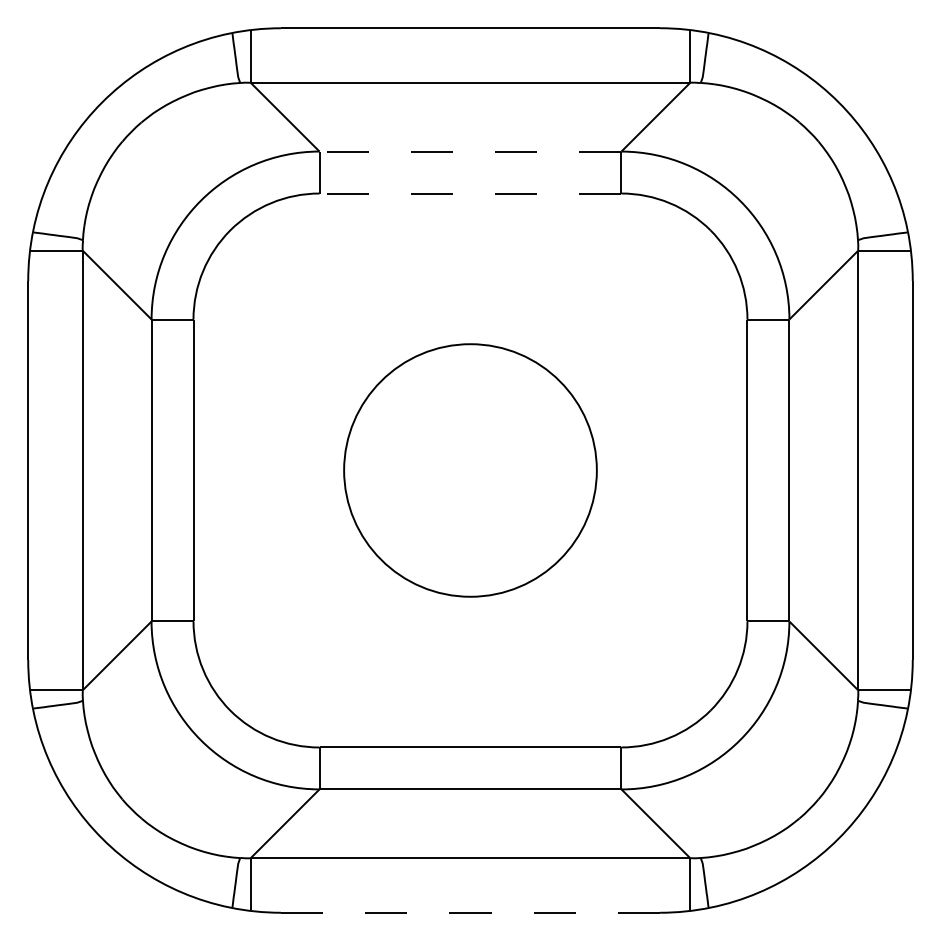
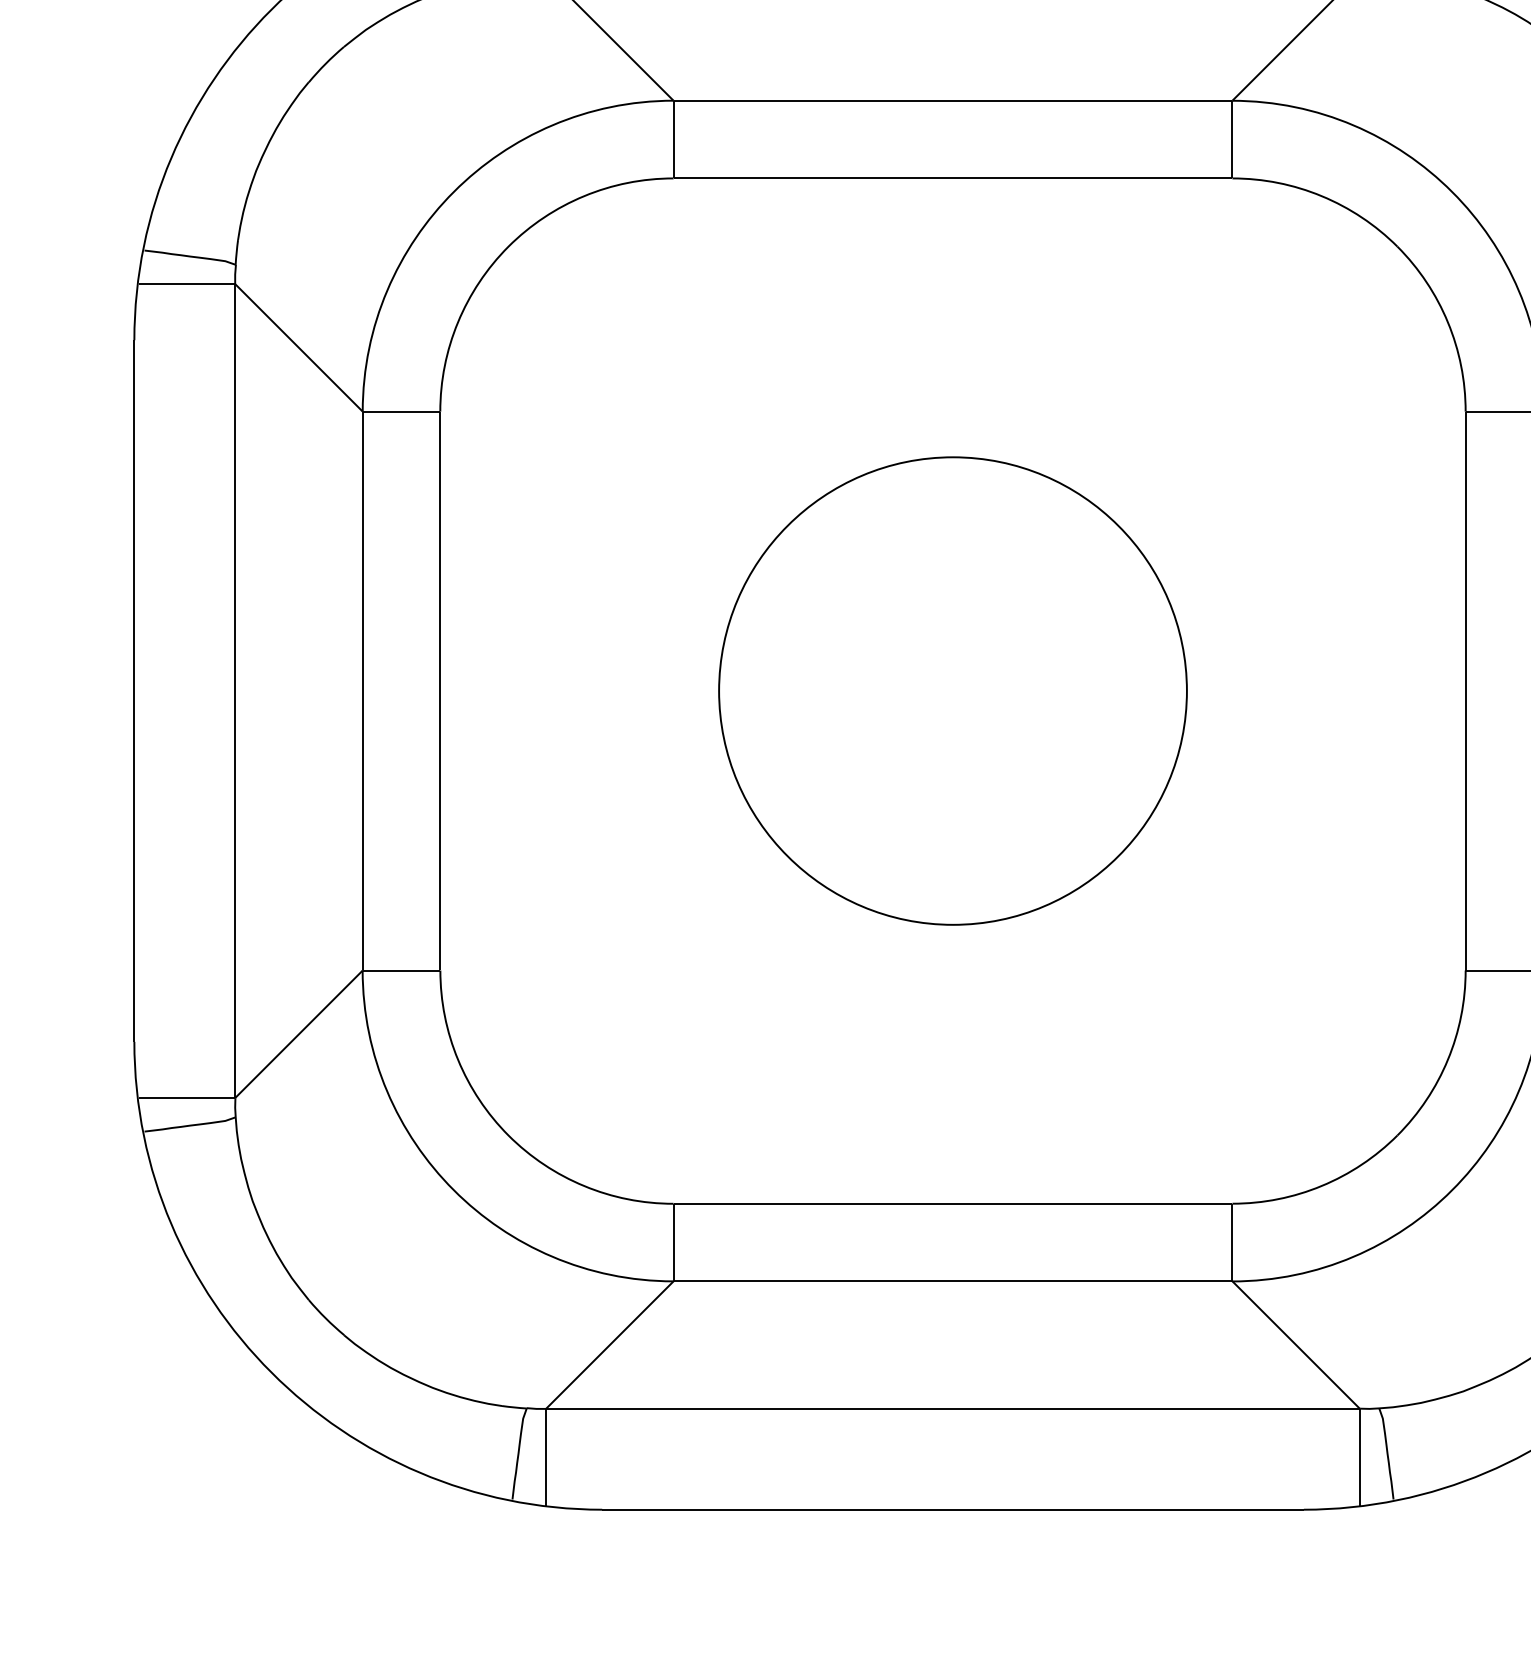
line: (470, 151) -> (953, 100), dashed -> solid
line: (470, 193) -> (953, 178), dashed -> solid
line: (470, 912) -> (953, 1509), dashed -> solid

